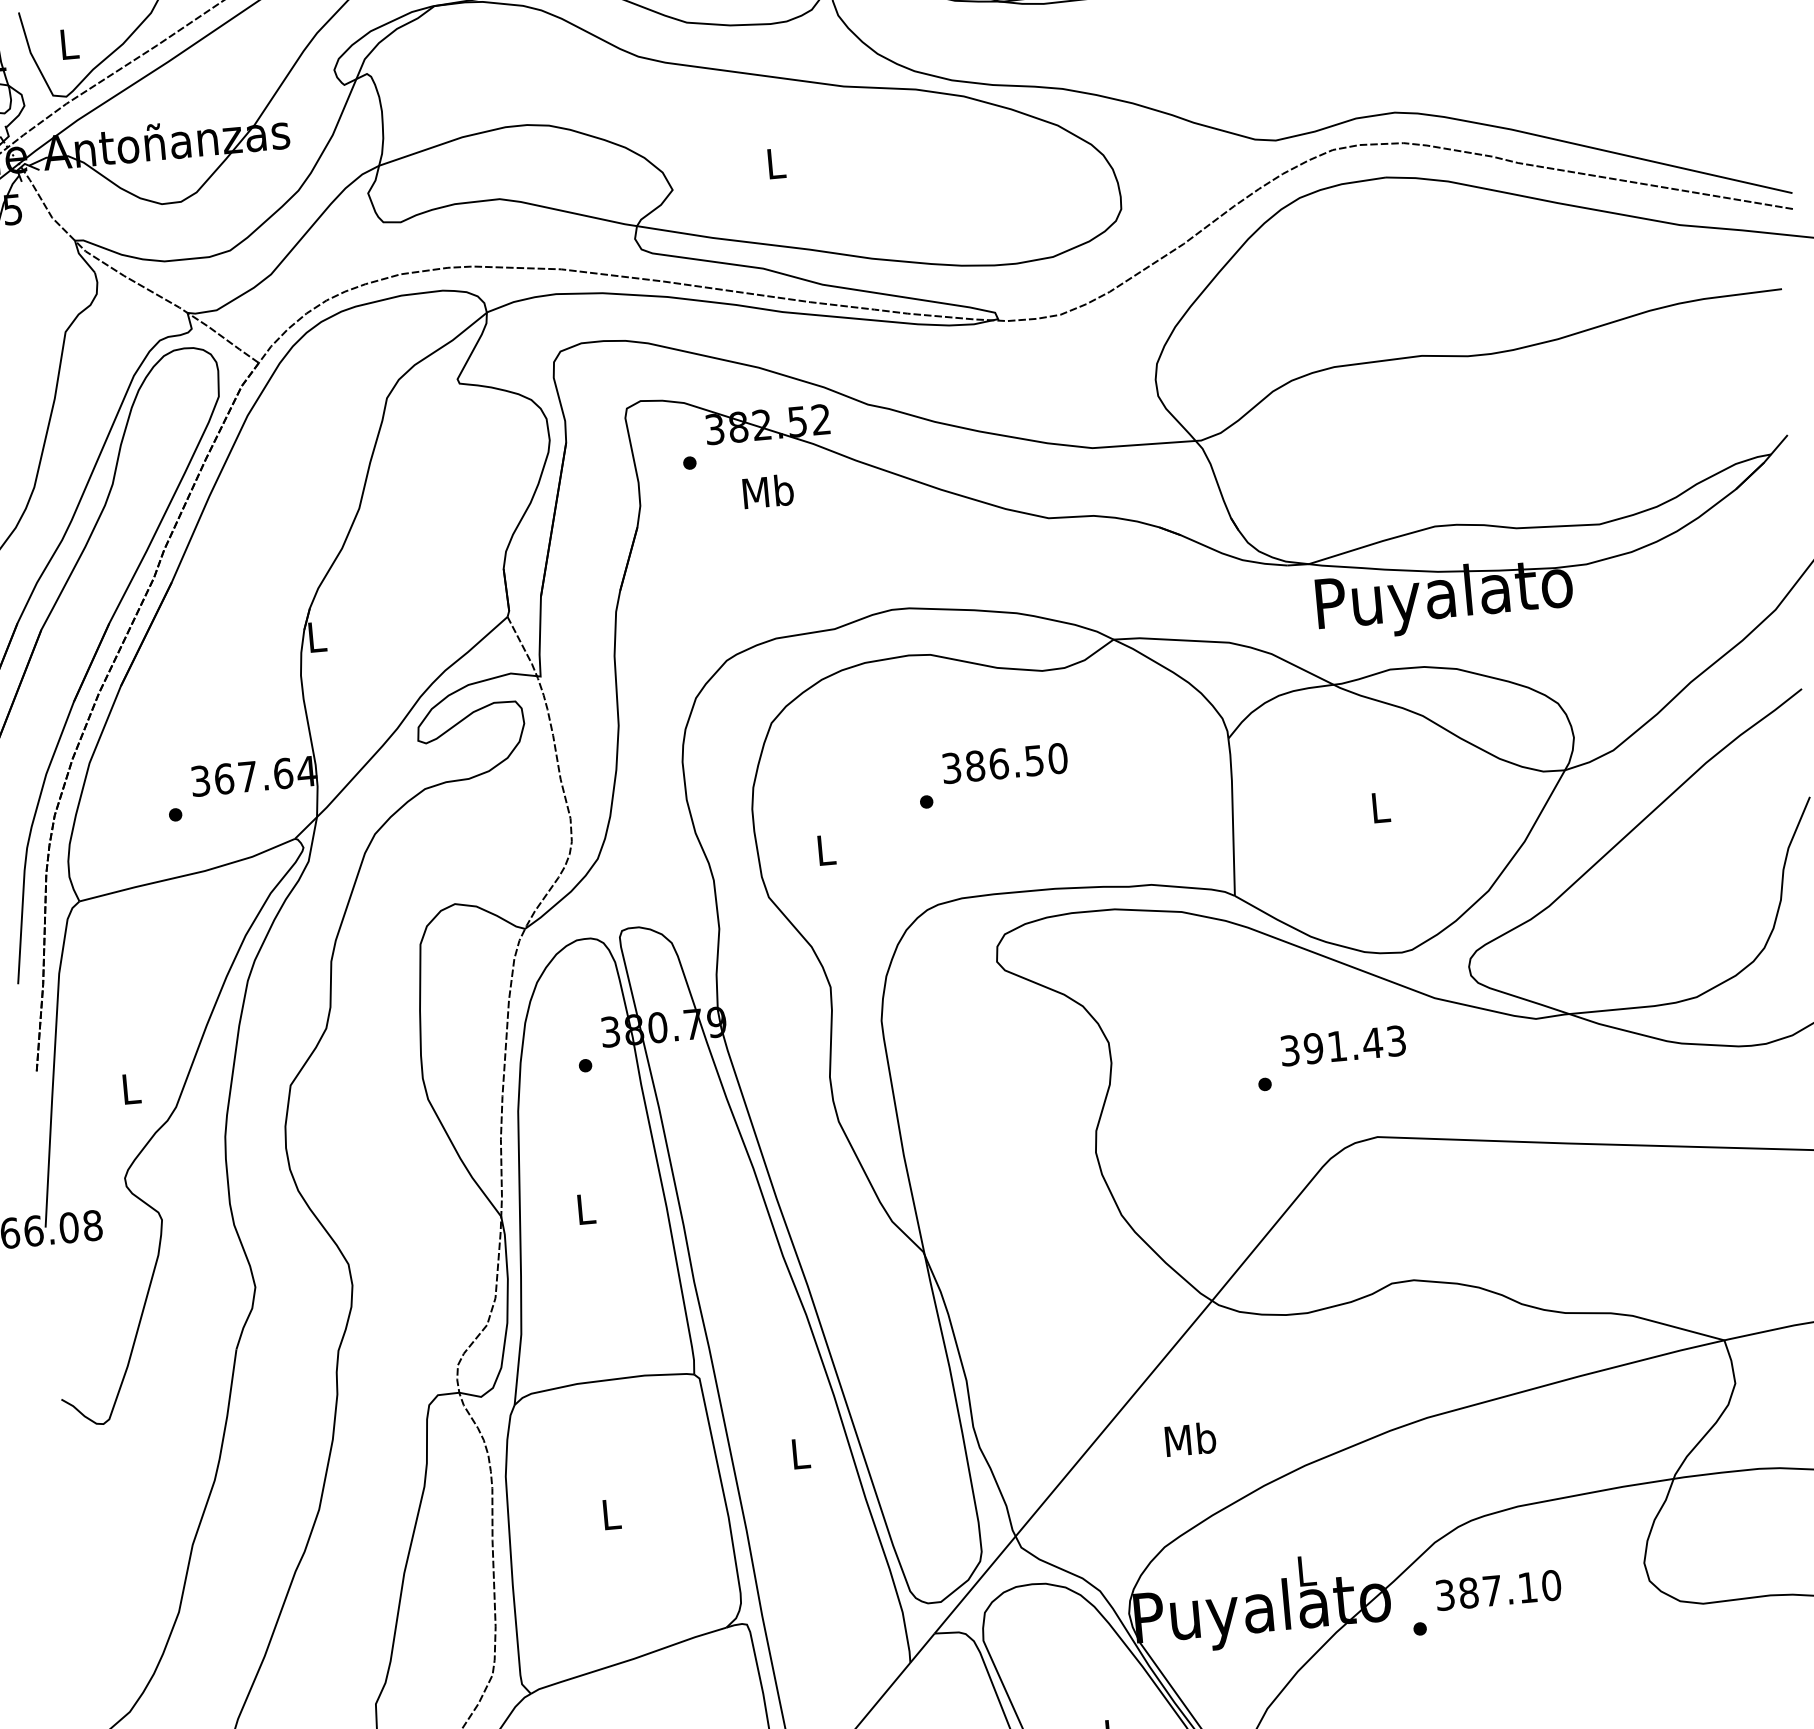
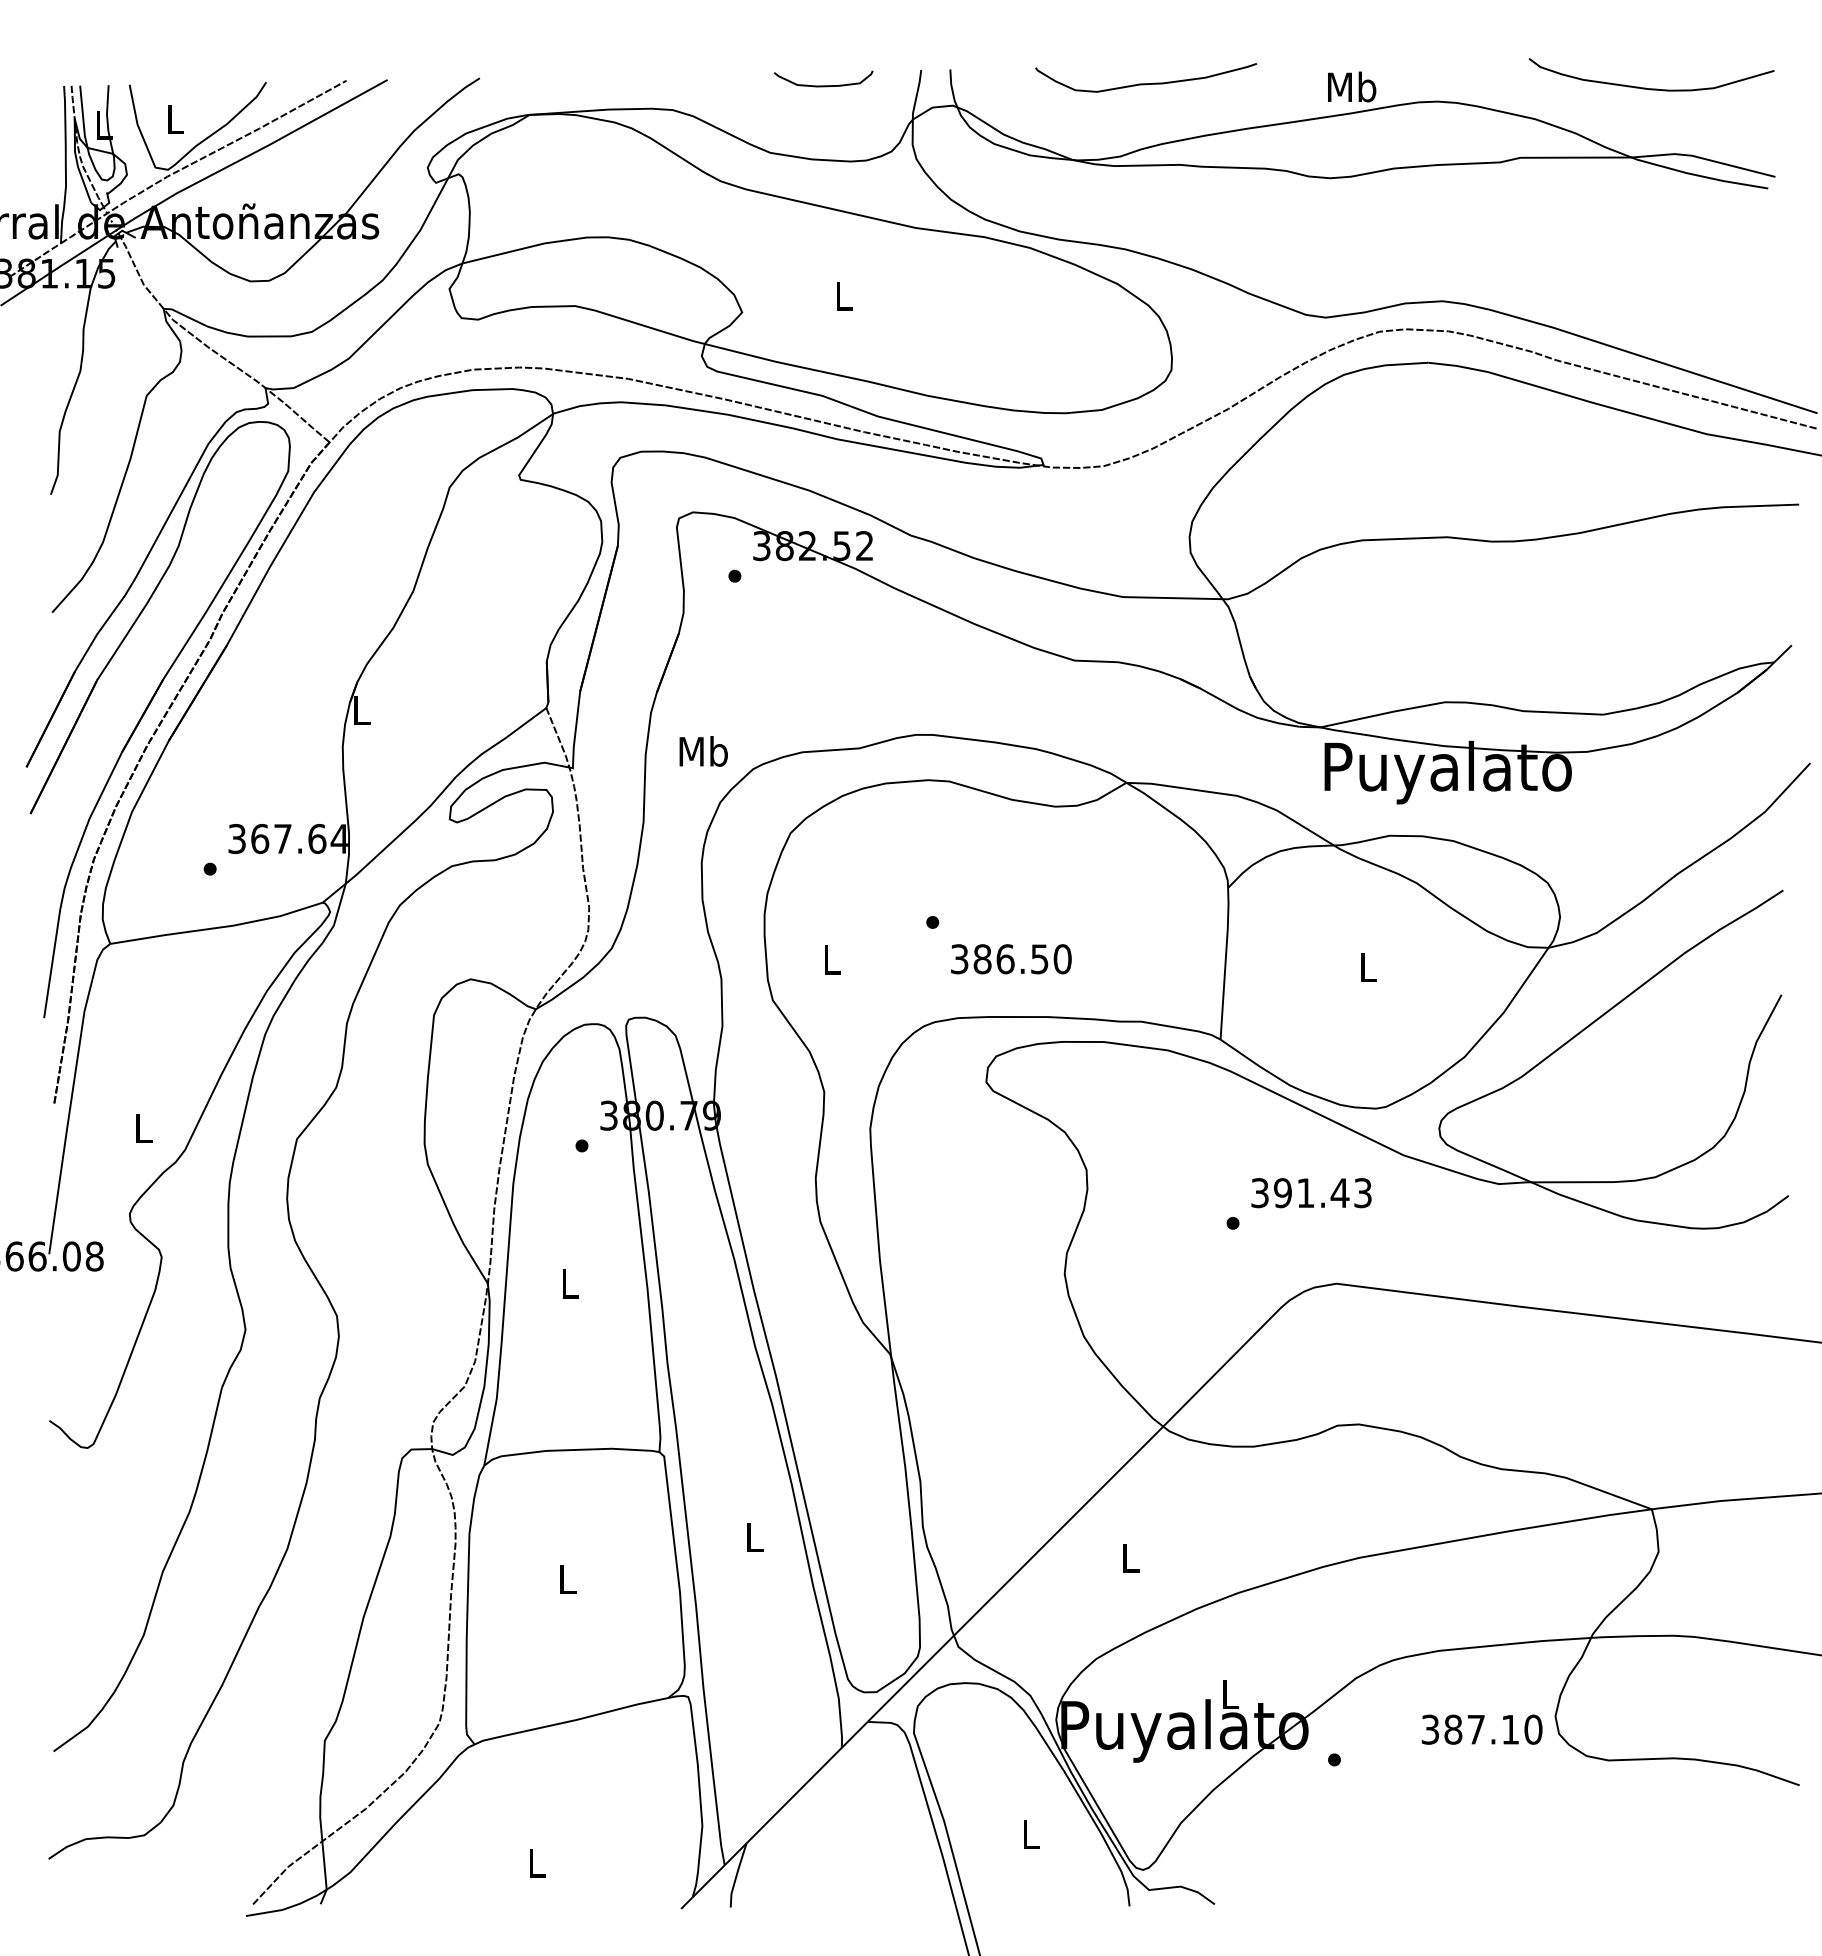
text: (768, 491) -> (703, 751), moved
text: (1005, 763) -> (1011, 959), moved
text: (1190, 1439) -> (1130, 1557), Mb -> L
text: (1497, 1590) -> (1481, 1729), moved

